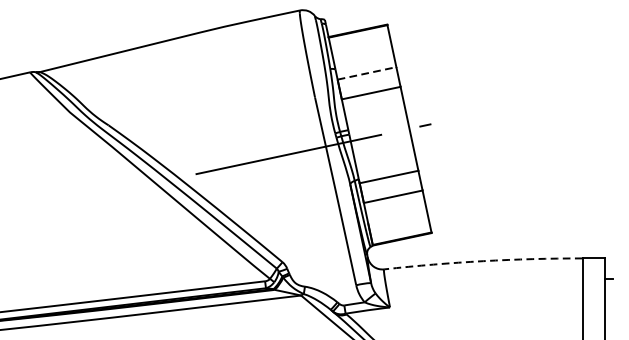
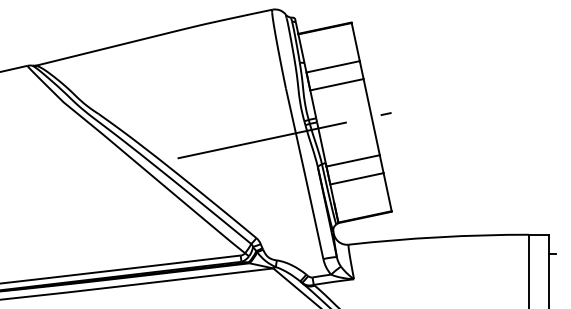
line: (367, 73) -> (333, 66), dashed -> solid
arc: (483, 261) -> (438, 237), dashed -> solid

